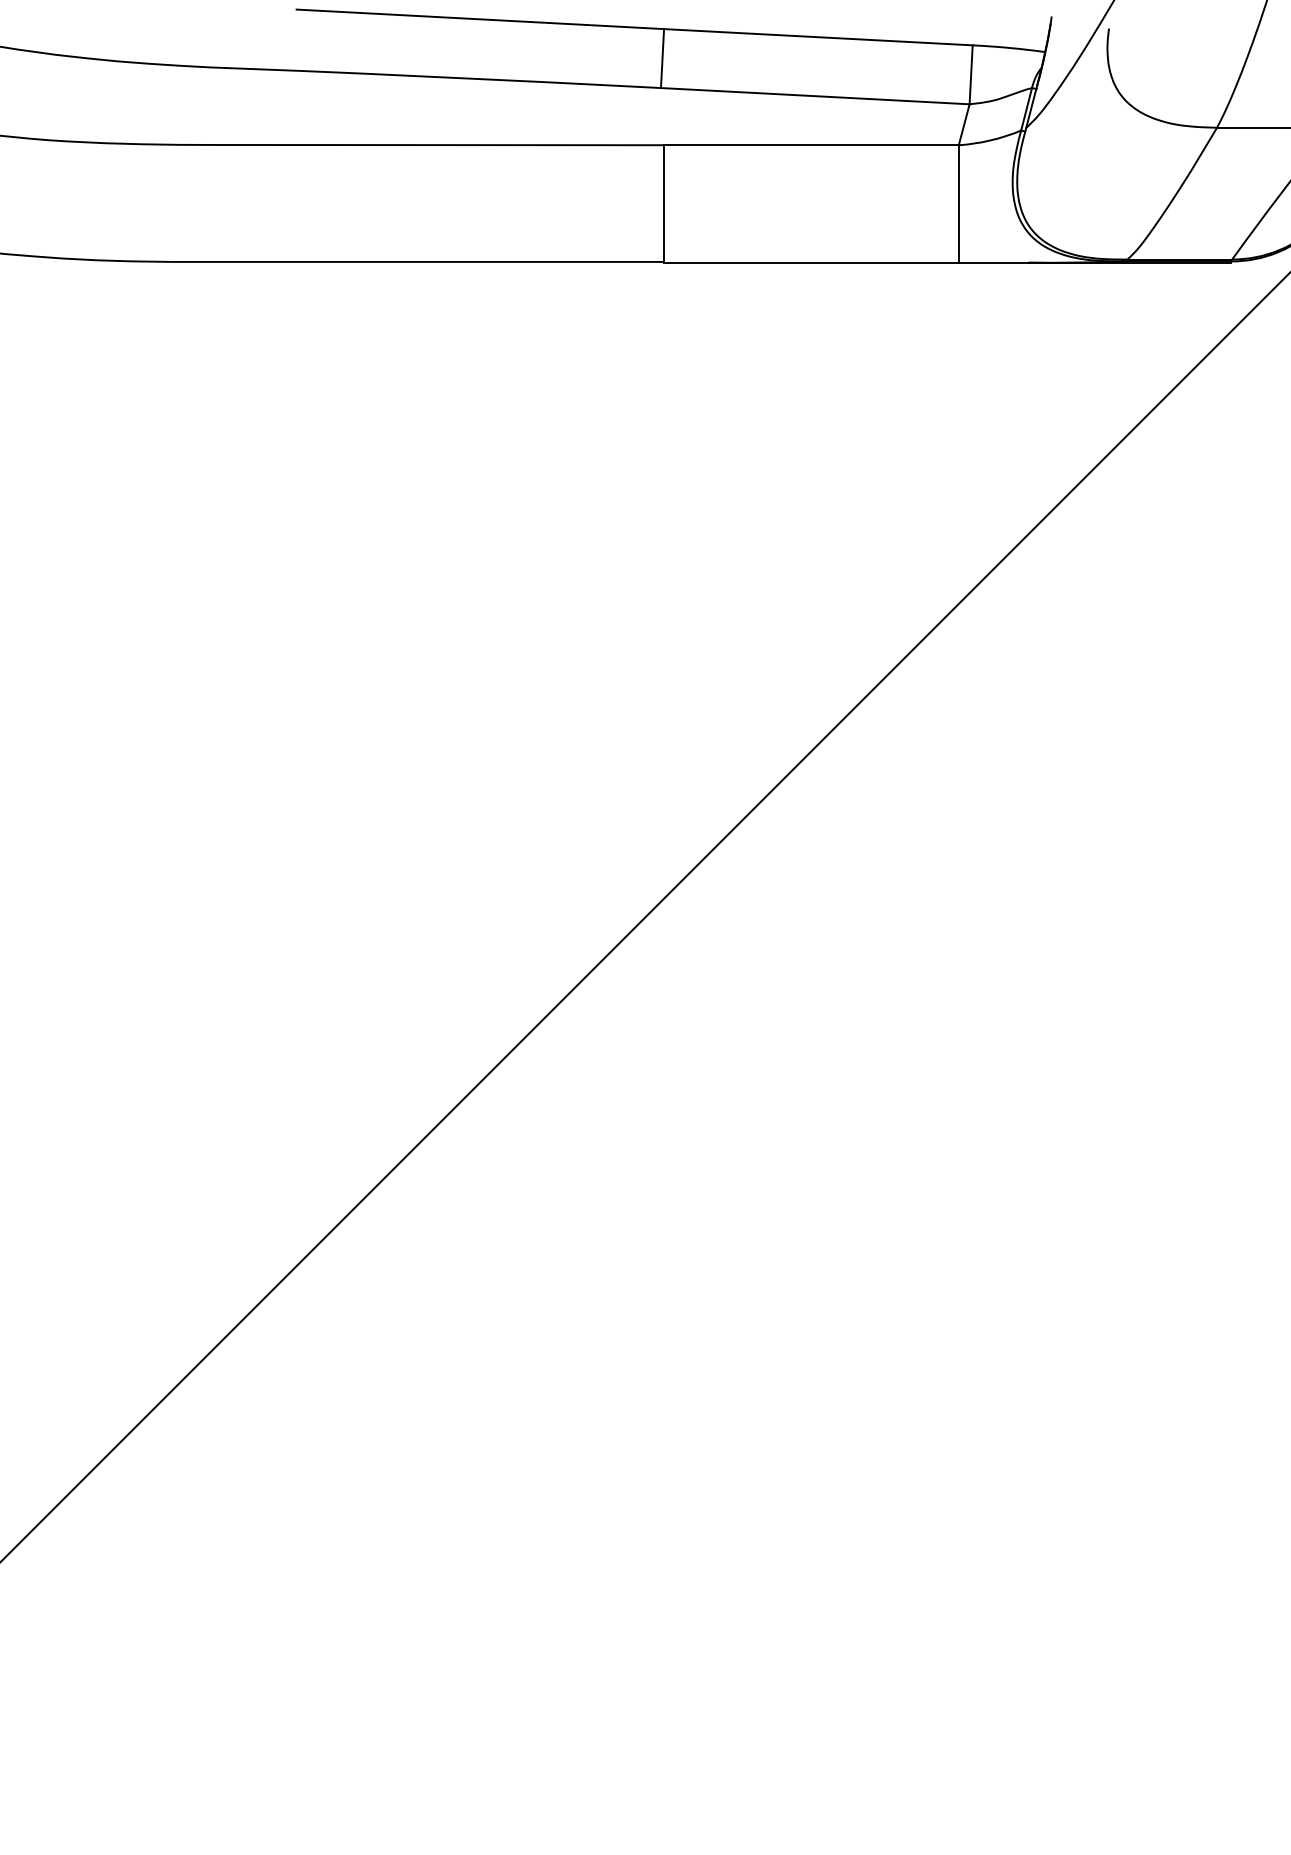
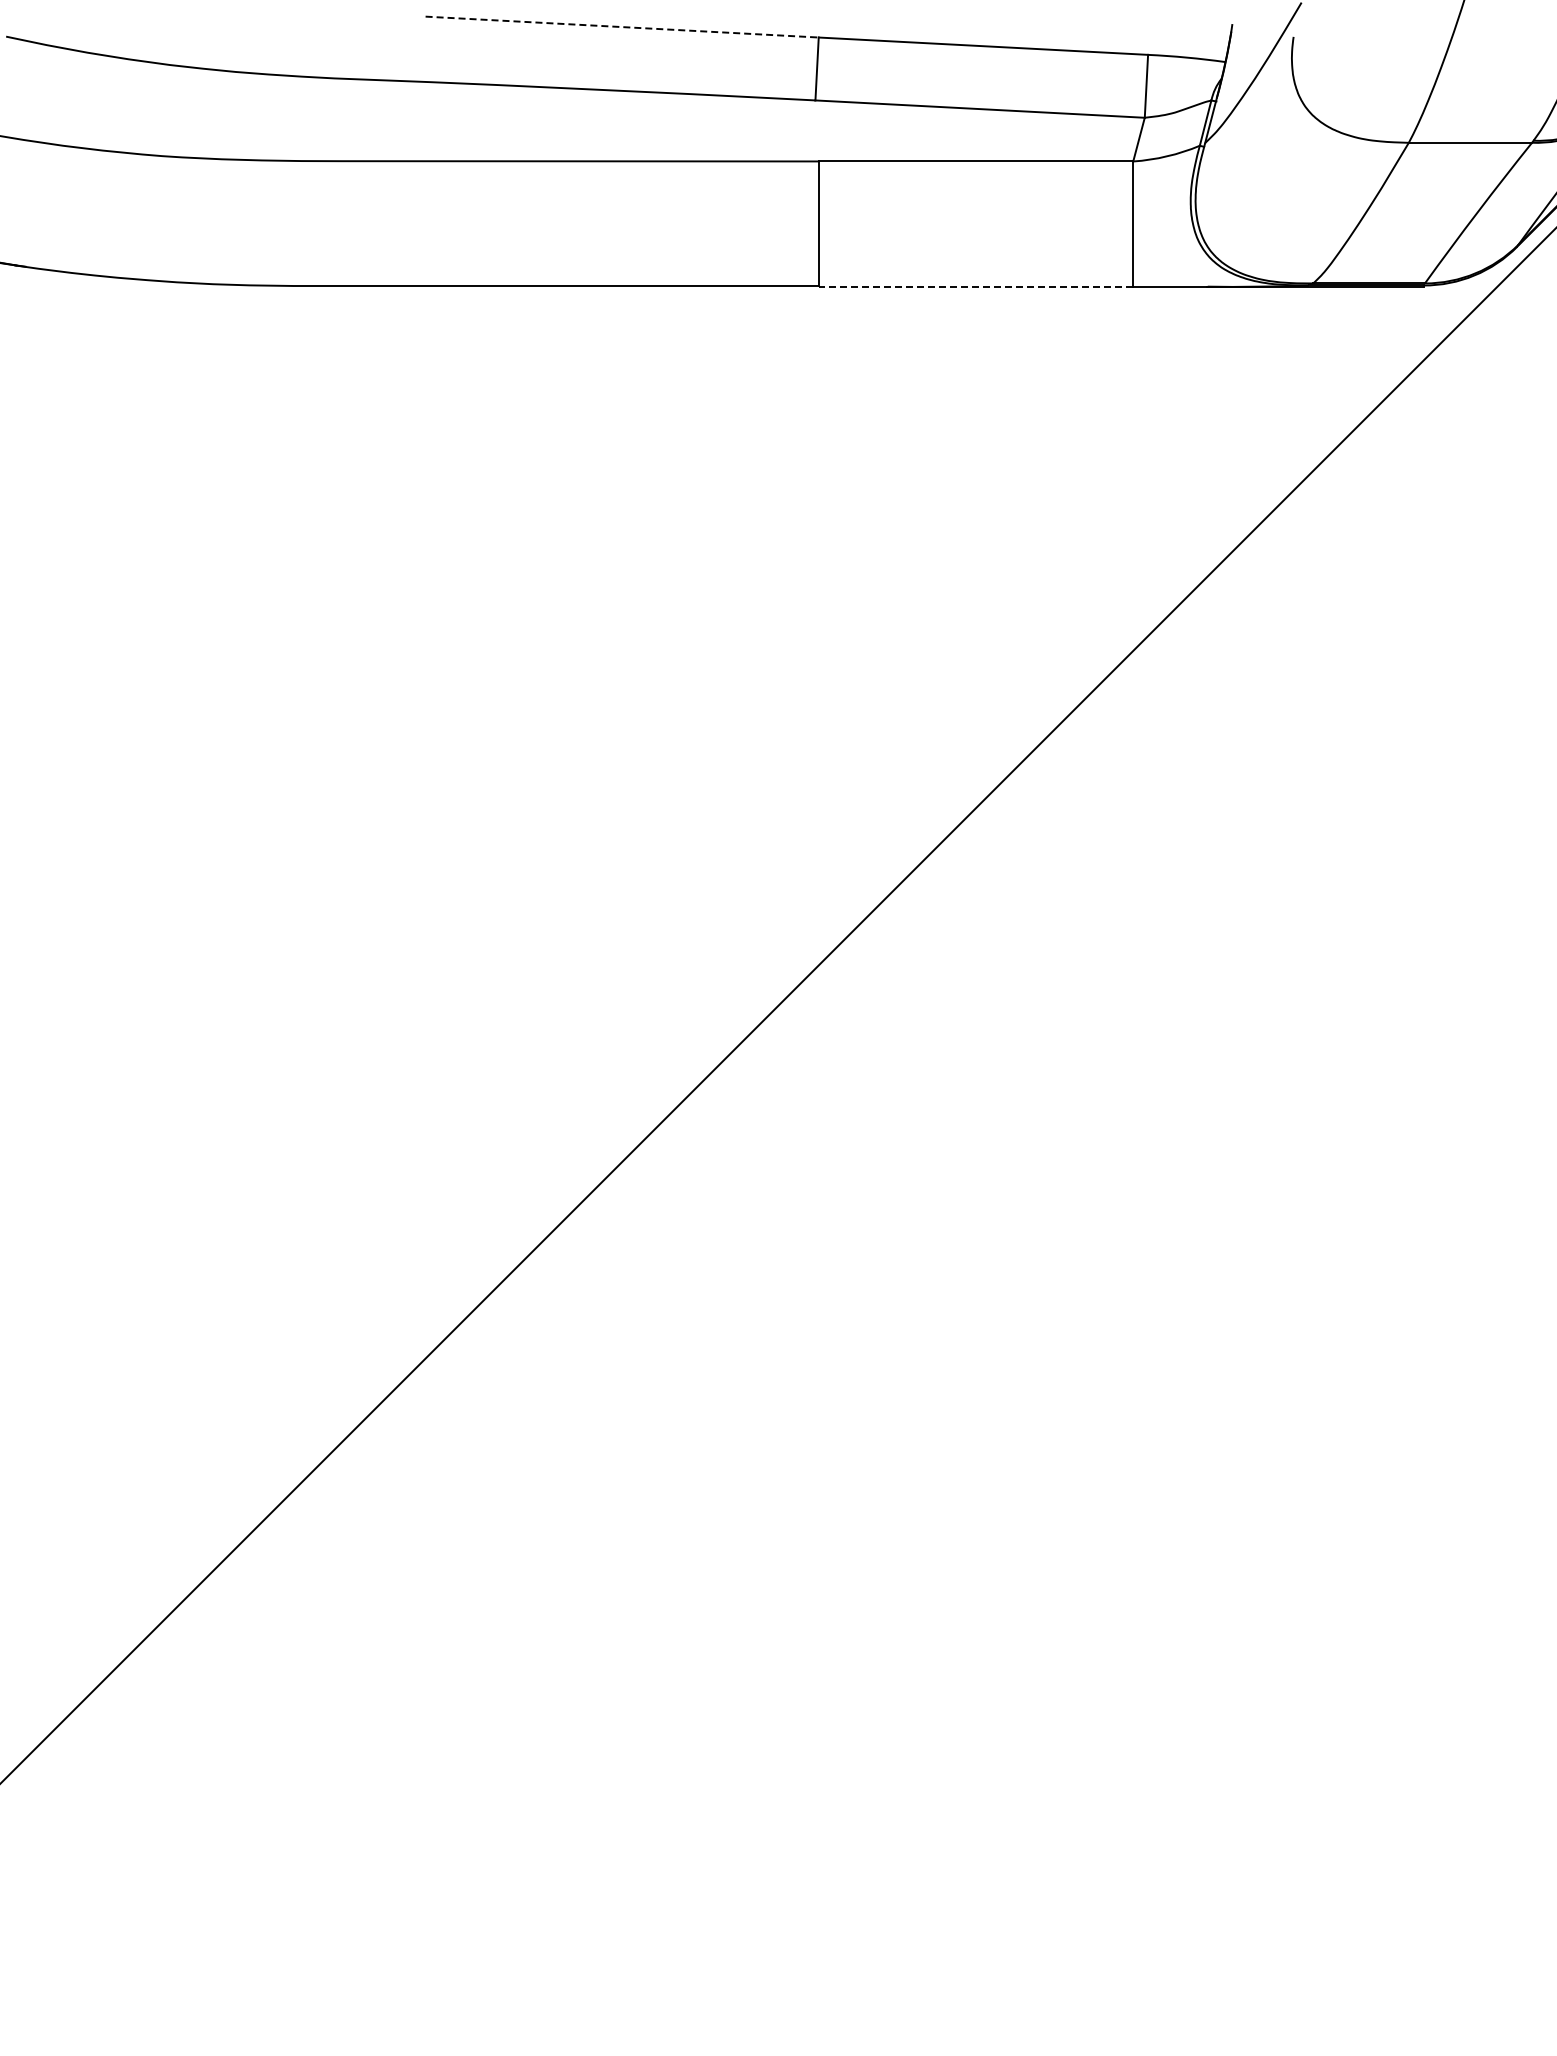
line: (480, 19) -> (622, 27), solid -> dashed
line: (810, 262) -> (975, 286), solid -> dashed

